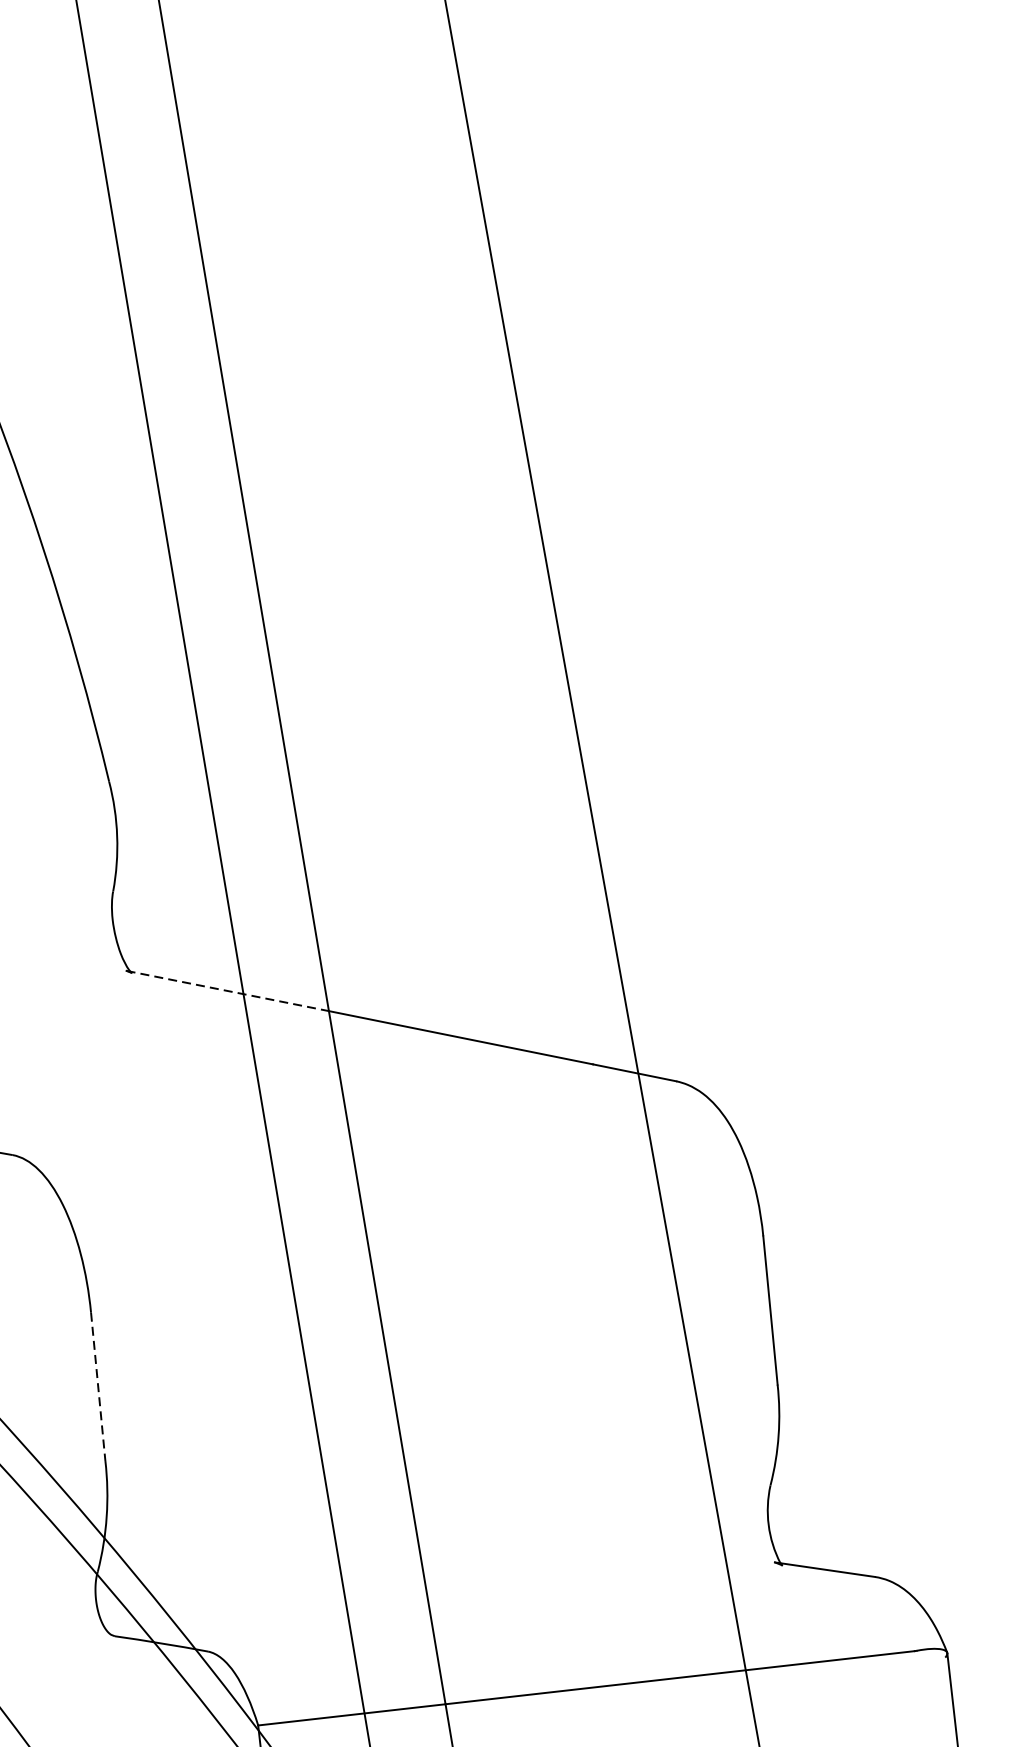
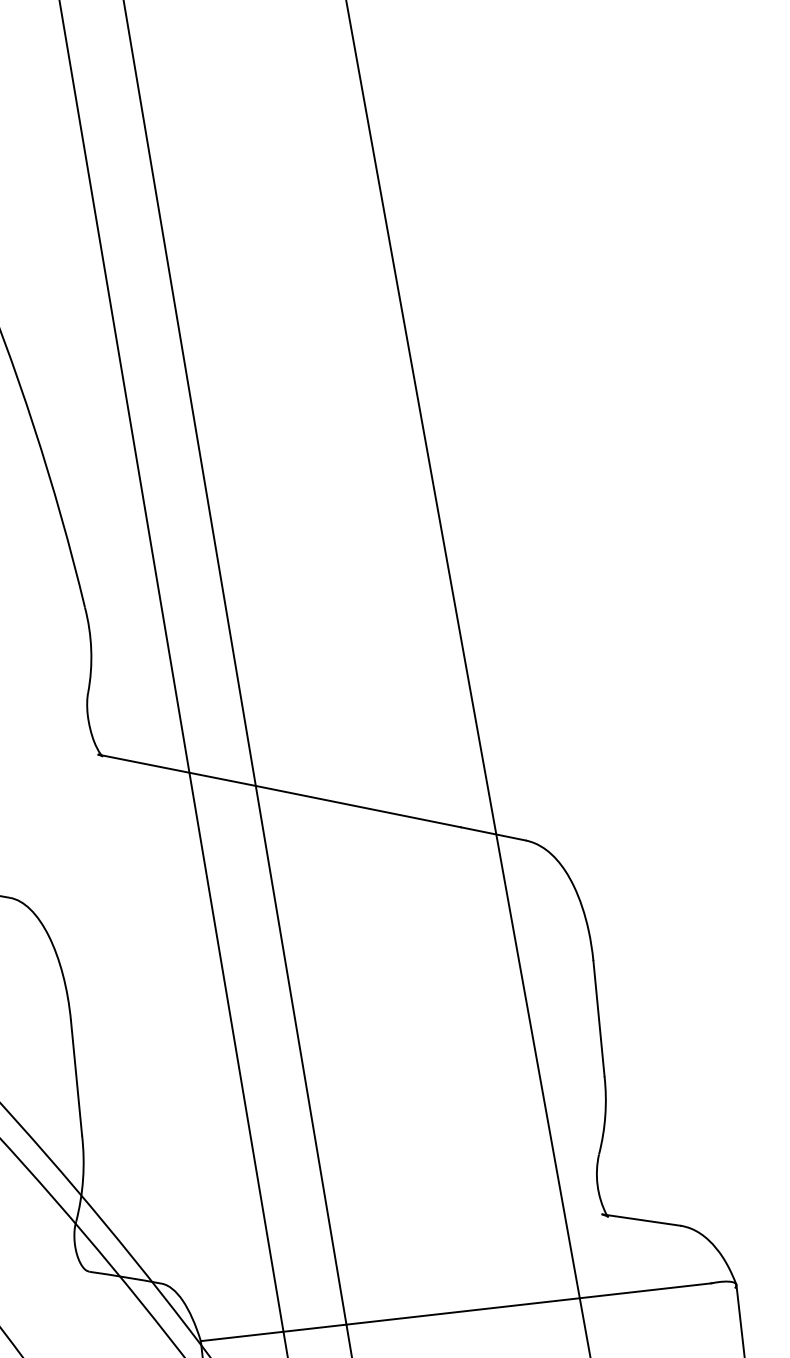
line: (228, 991) -> (177, 770), dashed -> solid
line: (98, 1386) -> (76, 1077), dashed -> solid

